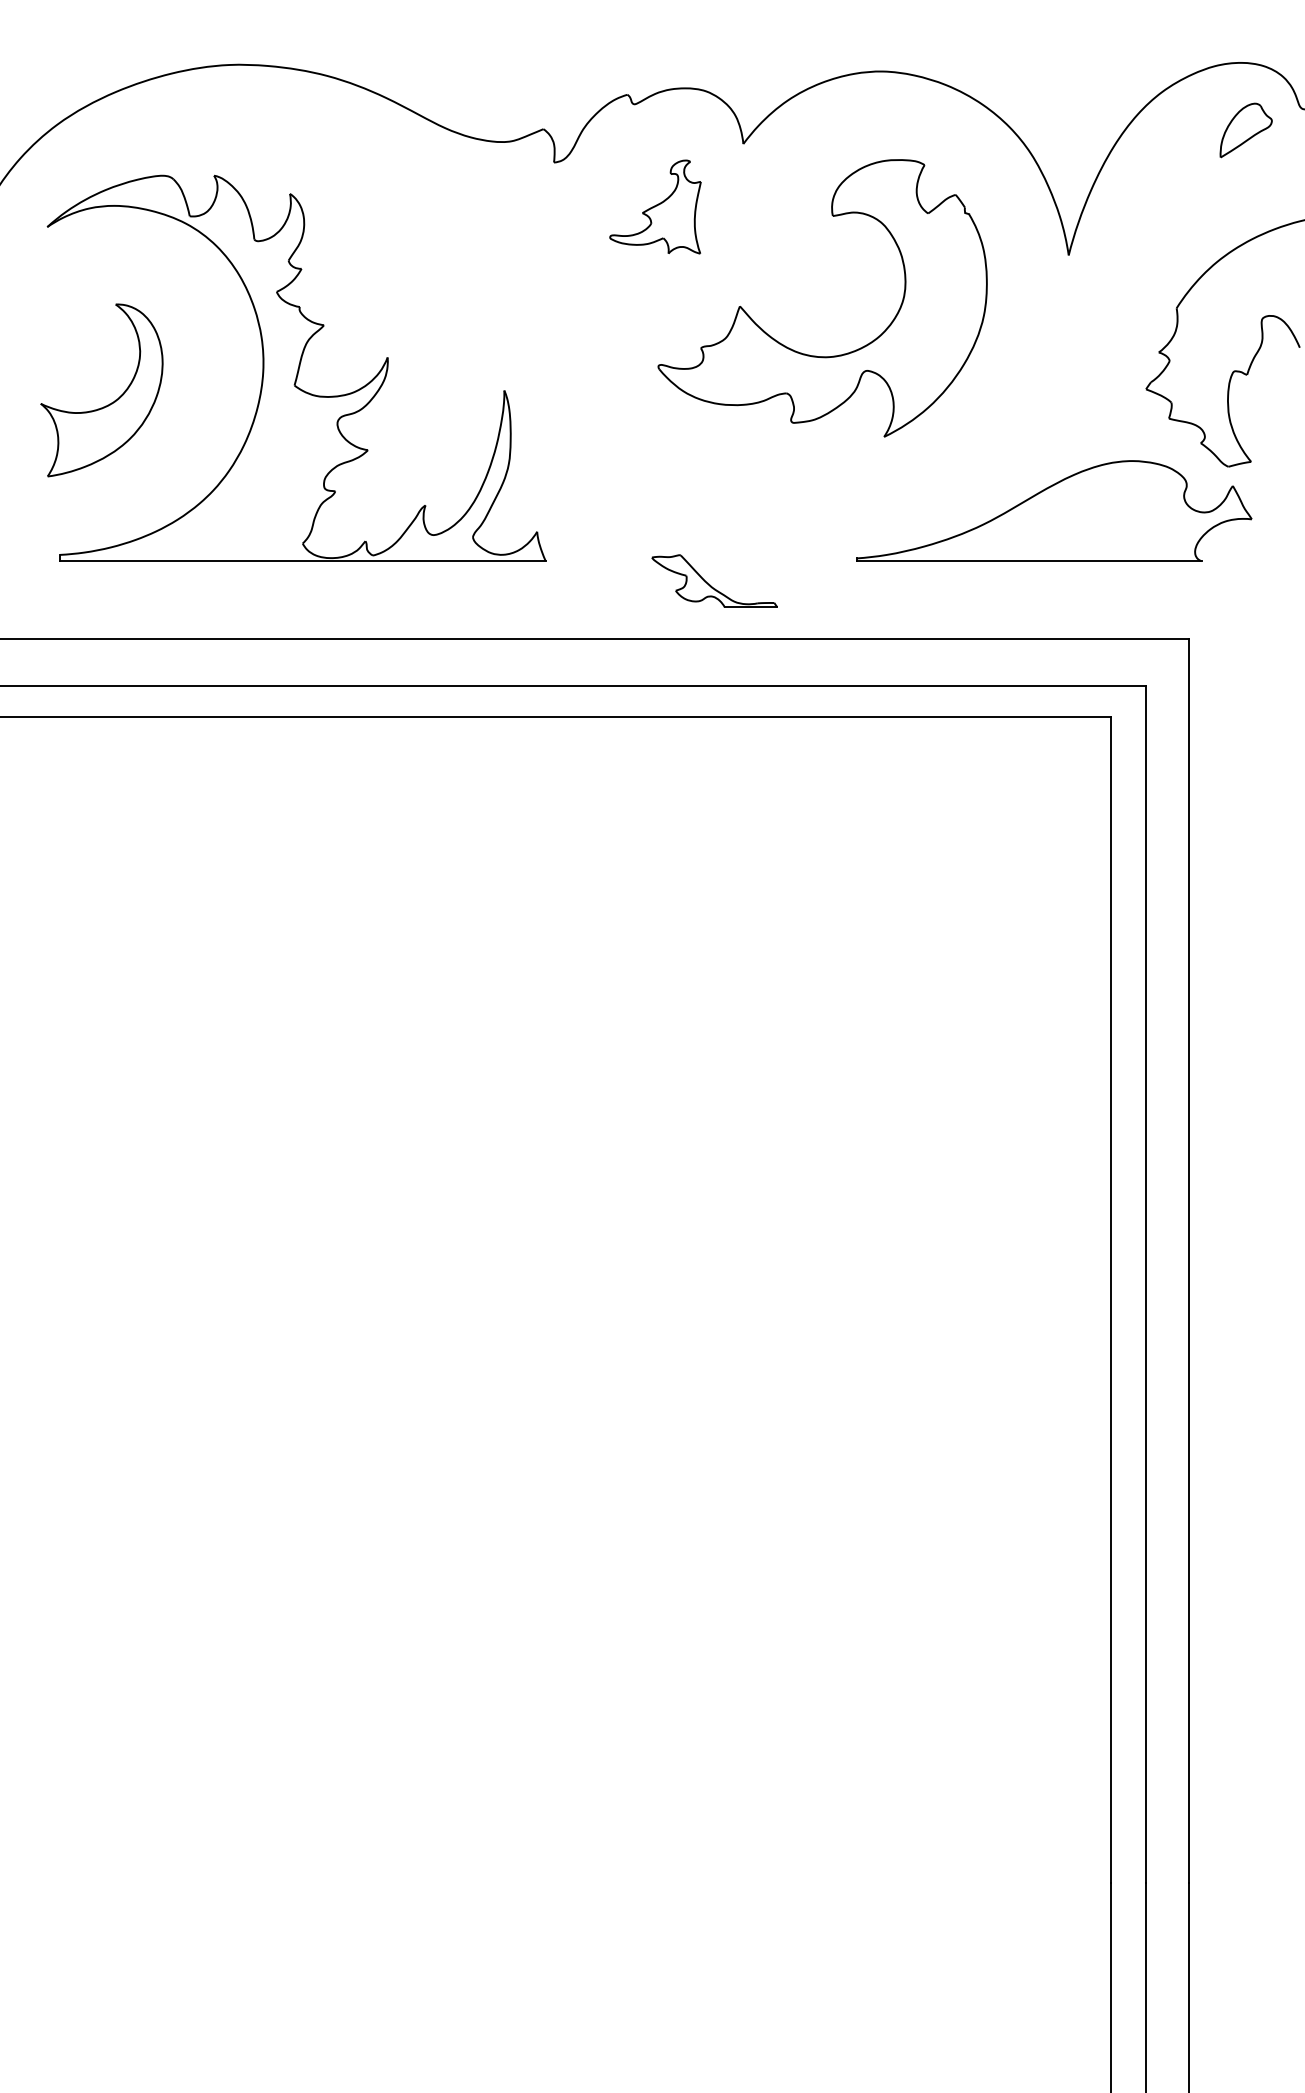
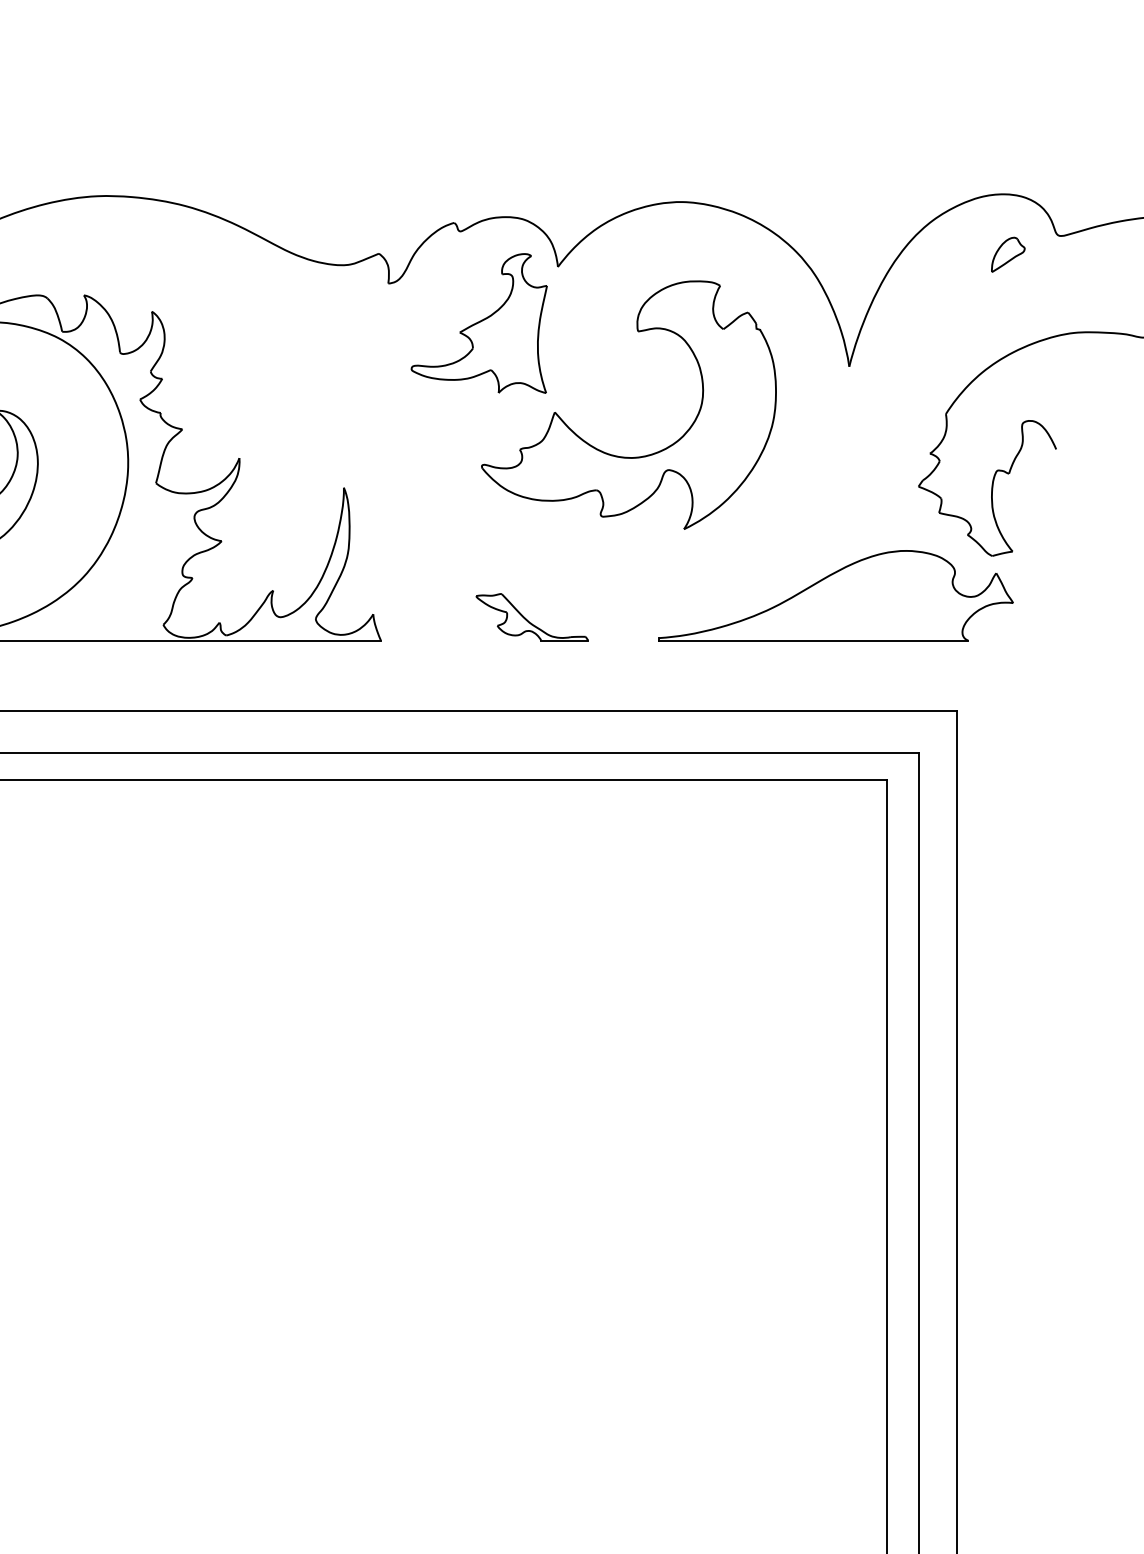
part: (1246, 130) -> (1008, 254), size x0.71
part: (655, 206) -> (479, 322), size x1.67
part: (714, 580) -> (532, 616), moved

